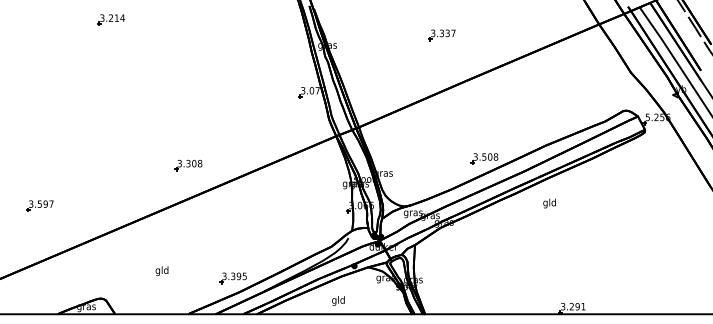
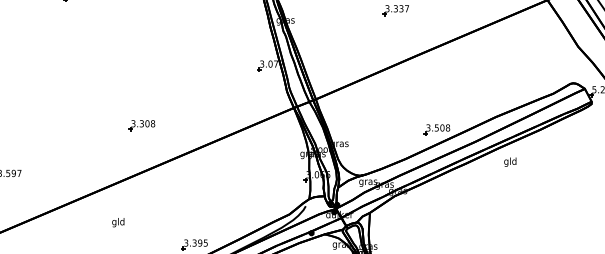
part: (188, 165) -> (141, 125), moved
text: (549, 203) -> (510, 162), moved
text: (161, 270) -> (117, 221), moved

